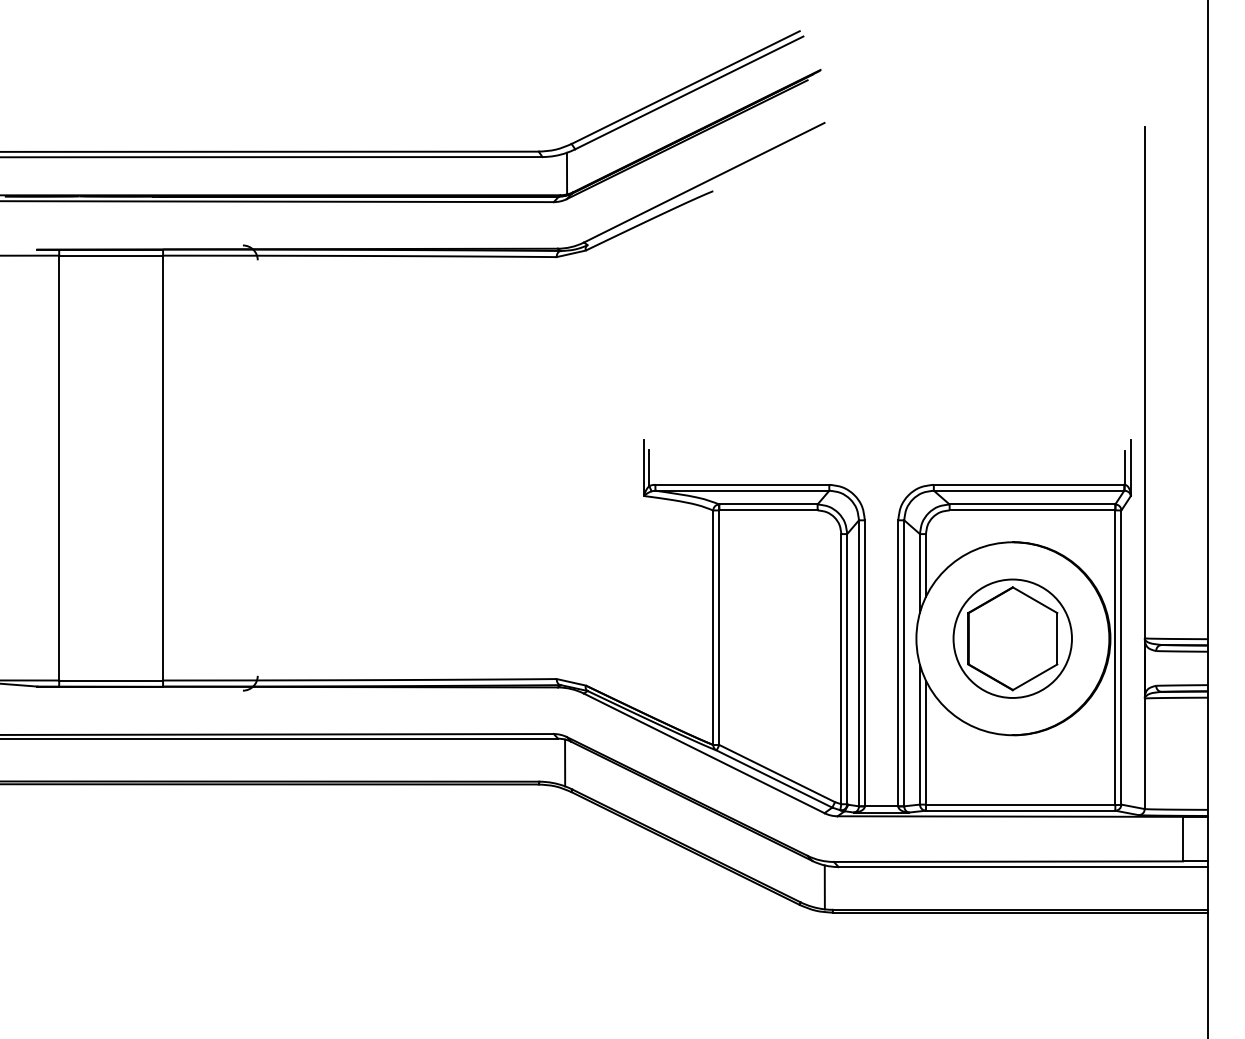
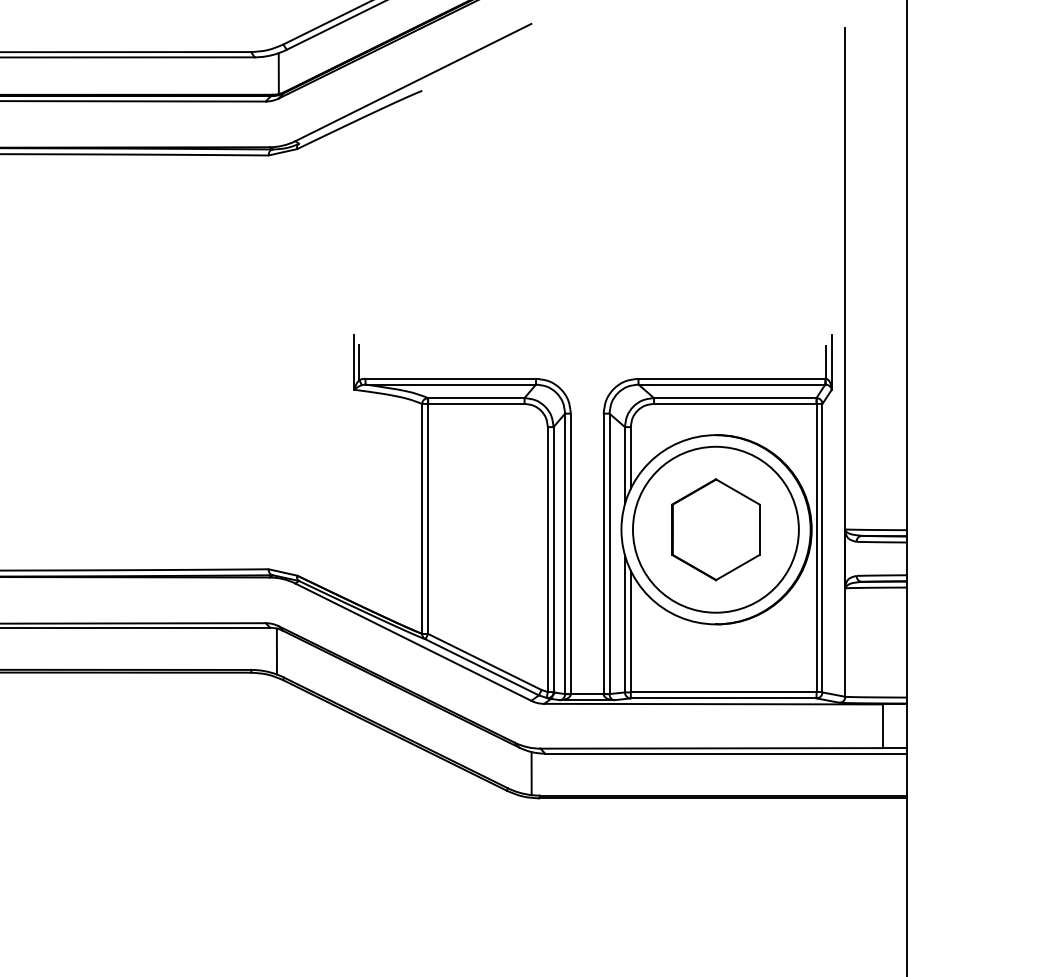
circle: (1012, 638) -> (715, 529), size x1.43

